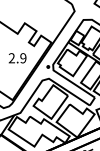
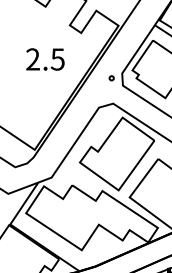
text: (23, 58) -> (58, 59), 2.9 -> 2.5

